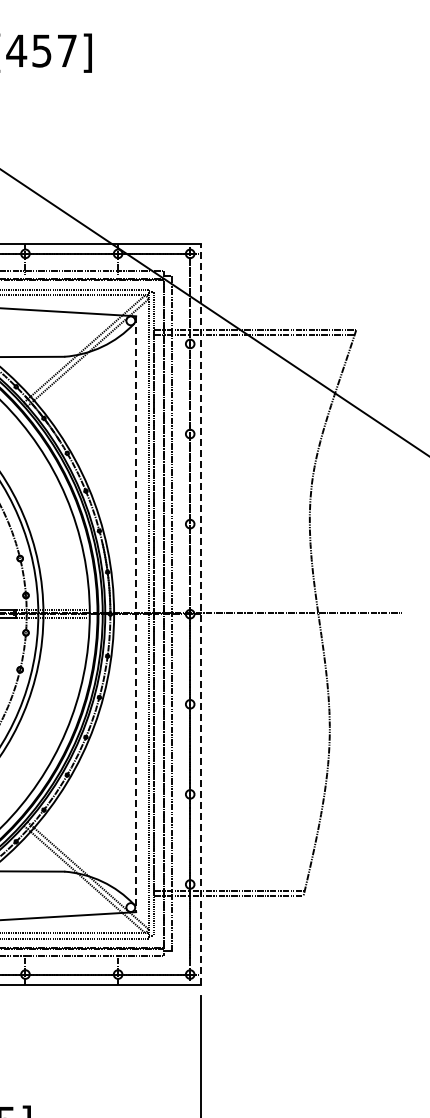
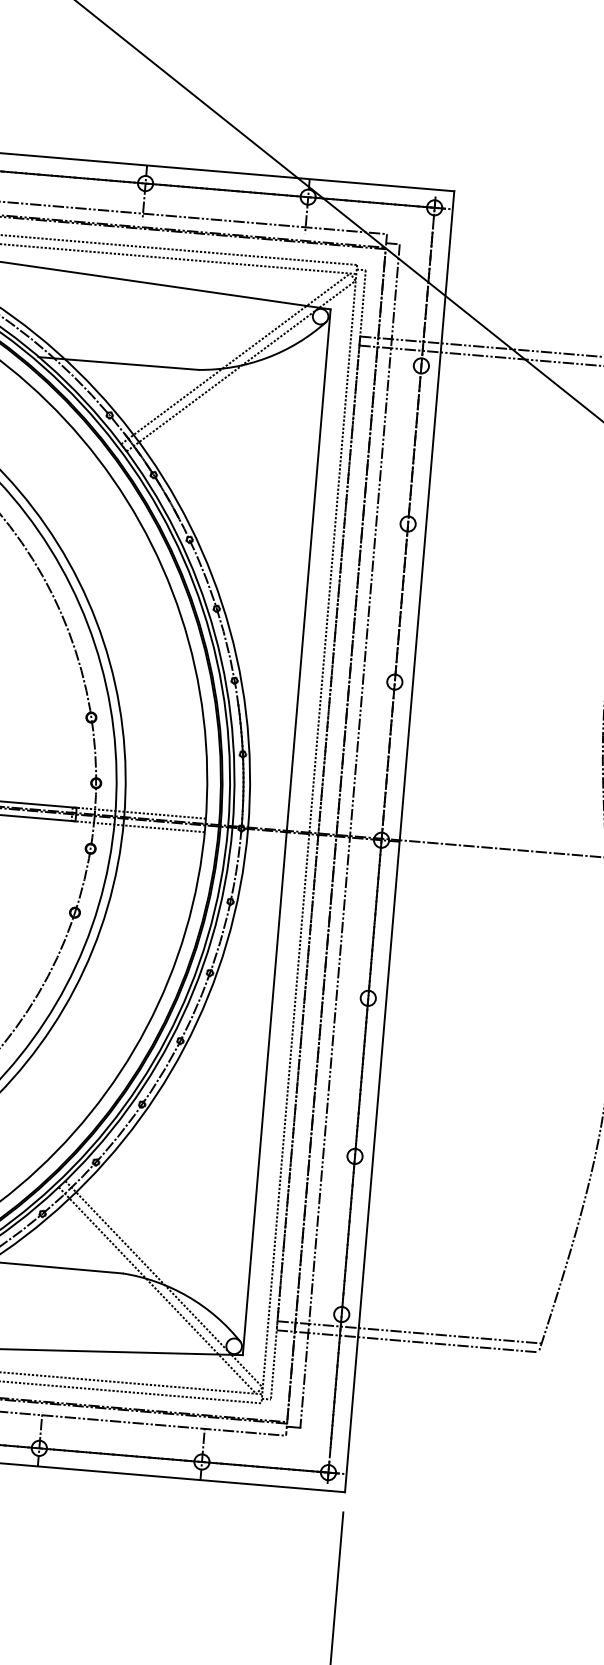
line: (136, 614) -> (287, 832), dashed -> solid
line: (200, 614) -> (399, 842), dashed -> solid

